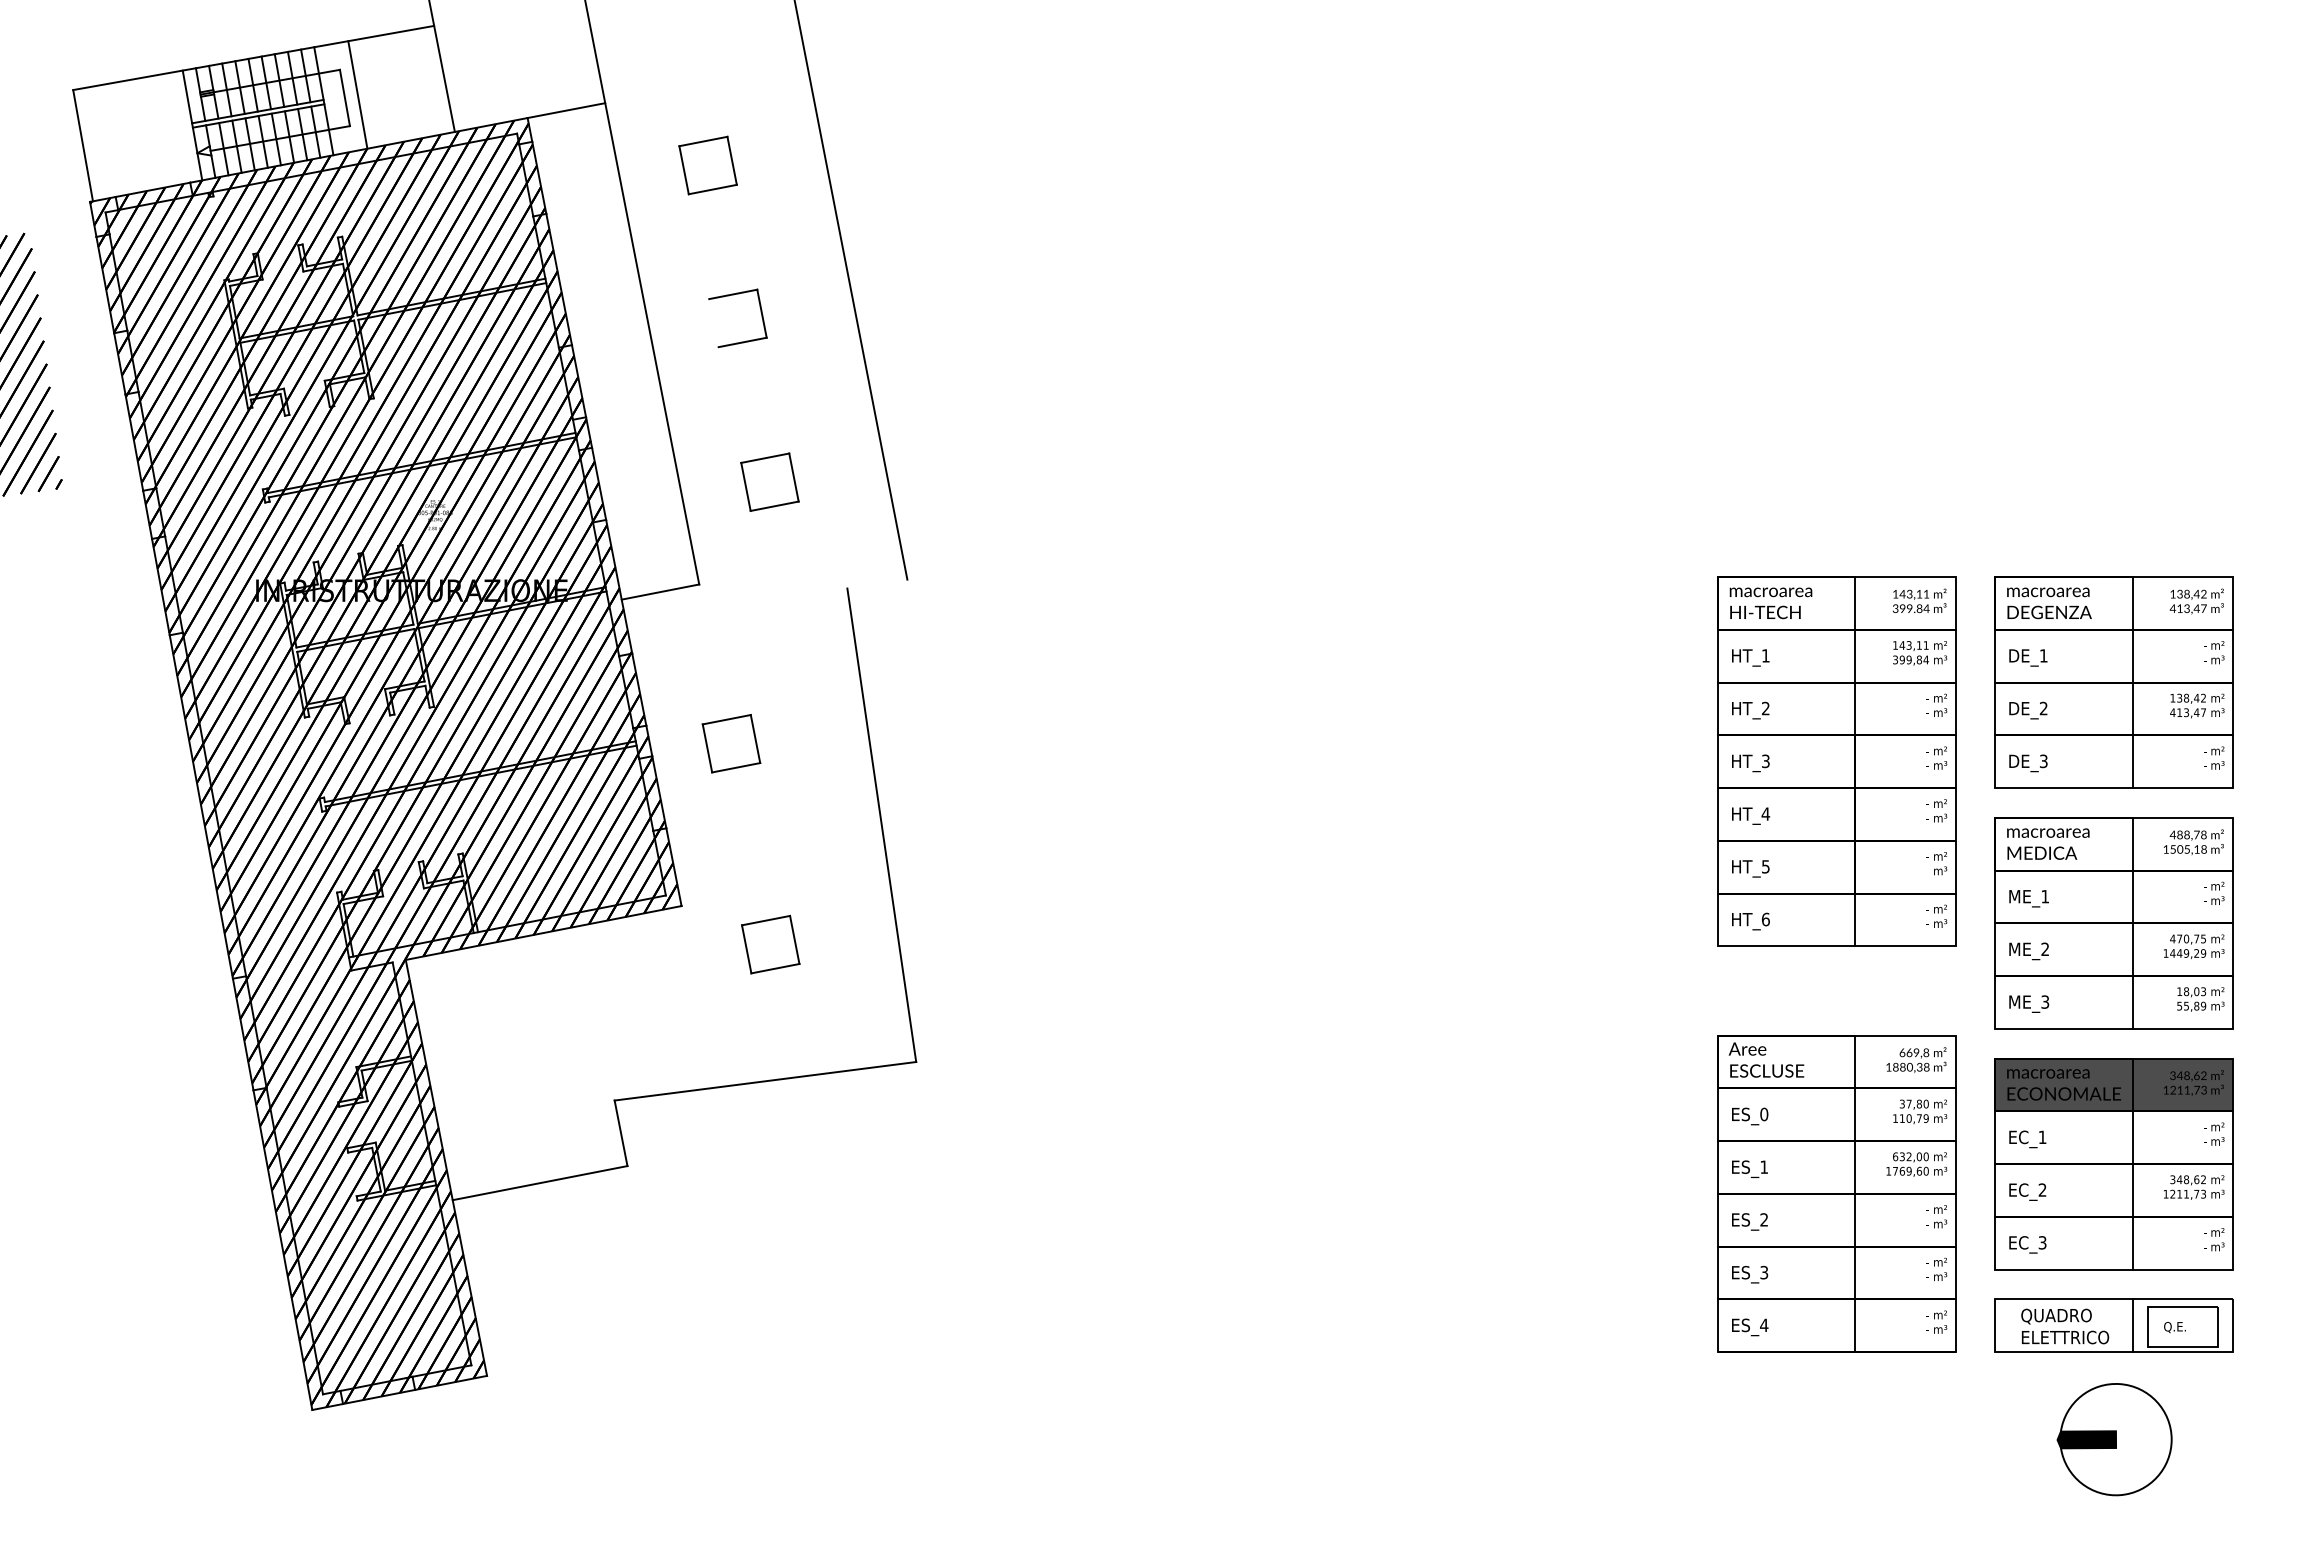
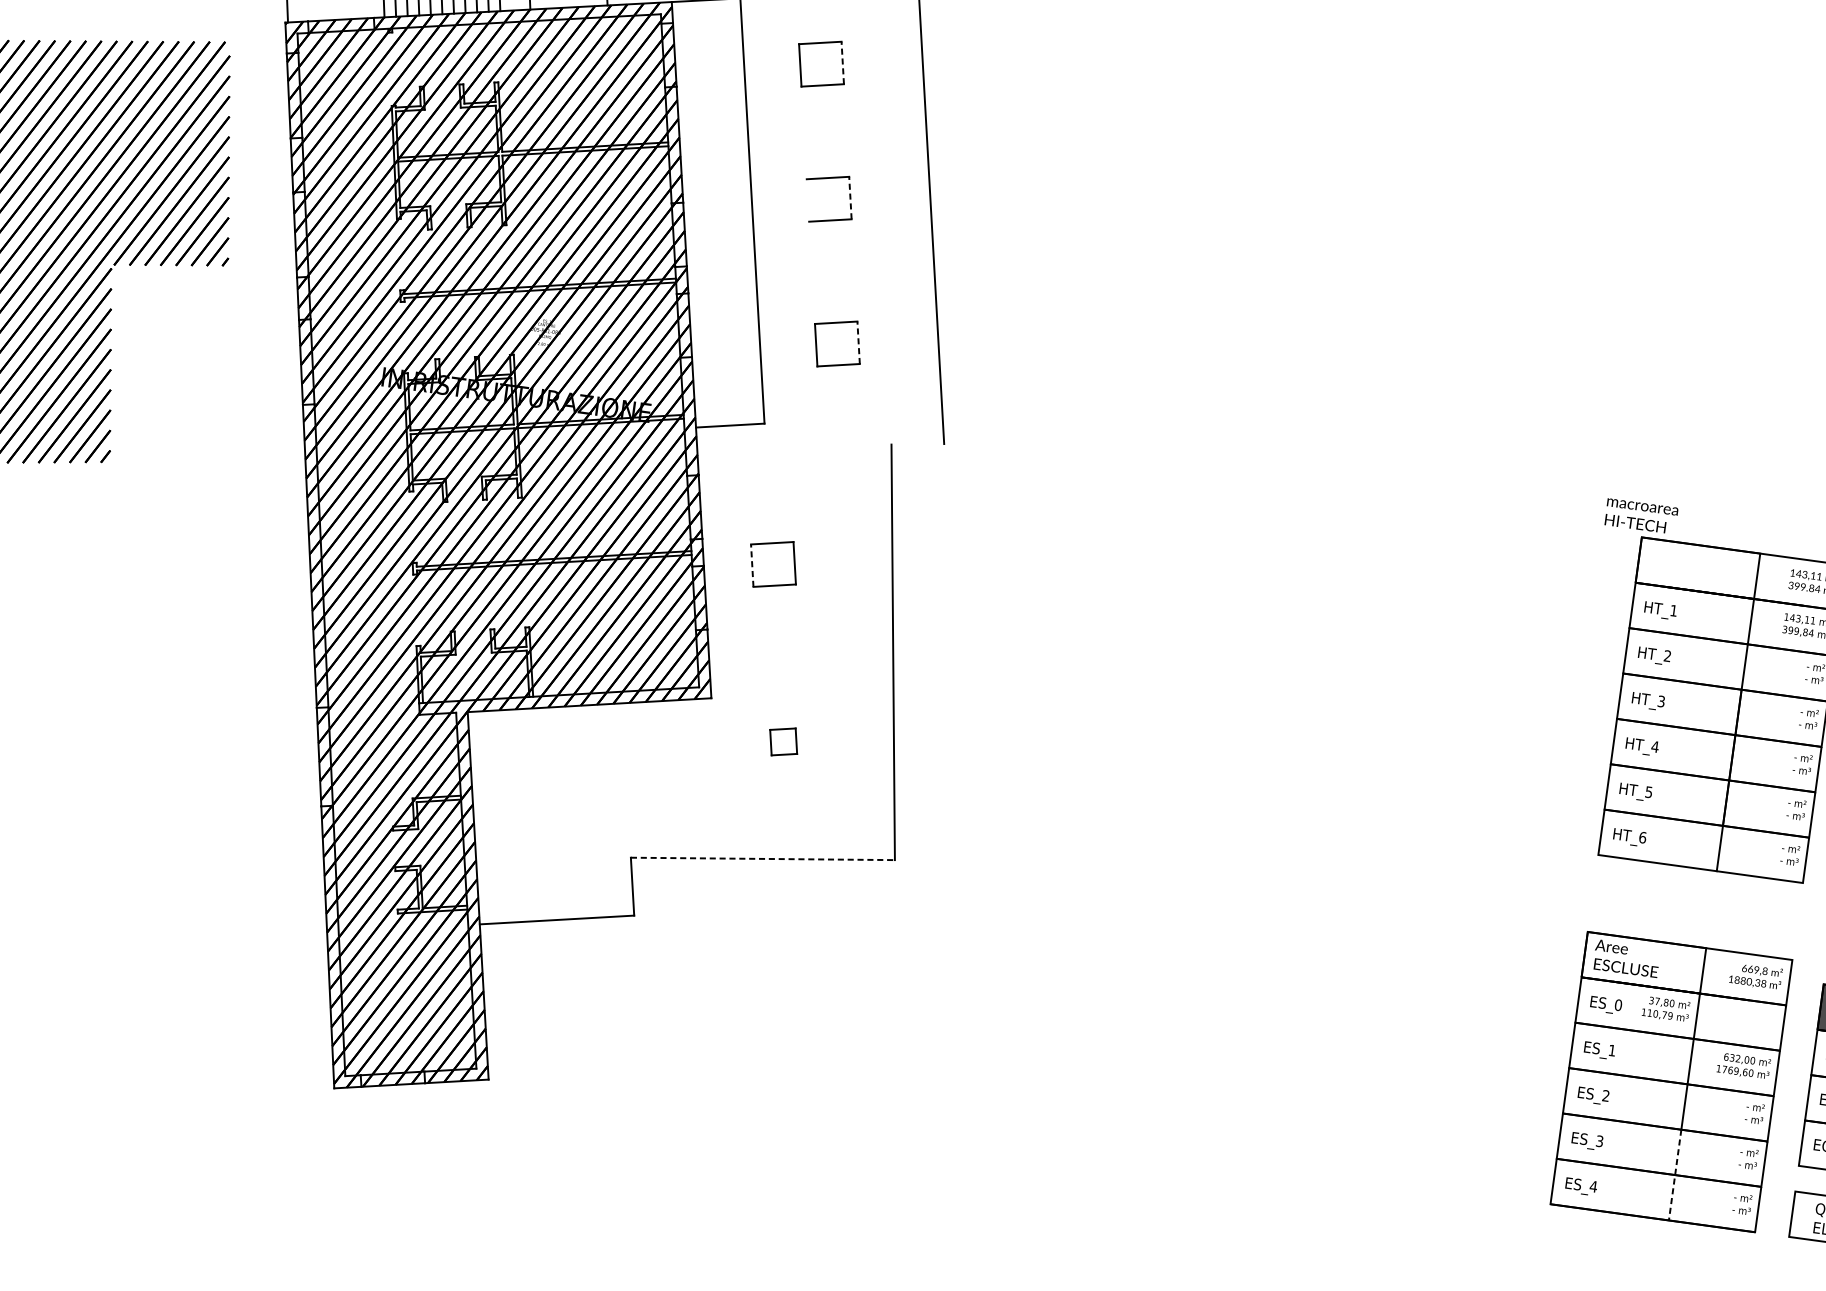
line: (732, 160) -> (843, 62), solid -> dashed
line: (761, 313) -> (850, 197), solid -> dashed
line: (793, 477) -> (858, 342), solid -> dashed
text: (1770, 603) -> (1640, 516), moved
line: (707, 747) -> (752, 564), solid -> dashed
part: (770, 944) -> (783, 741), size x0.6
line: (765, 1081) -> (762, 859), solid -> dashed
text: (1920, 1111) -> (1666, 1009), moved
line: (1855, 1299) -> (1675, 1175), solid -> dashed

